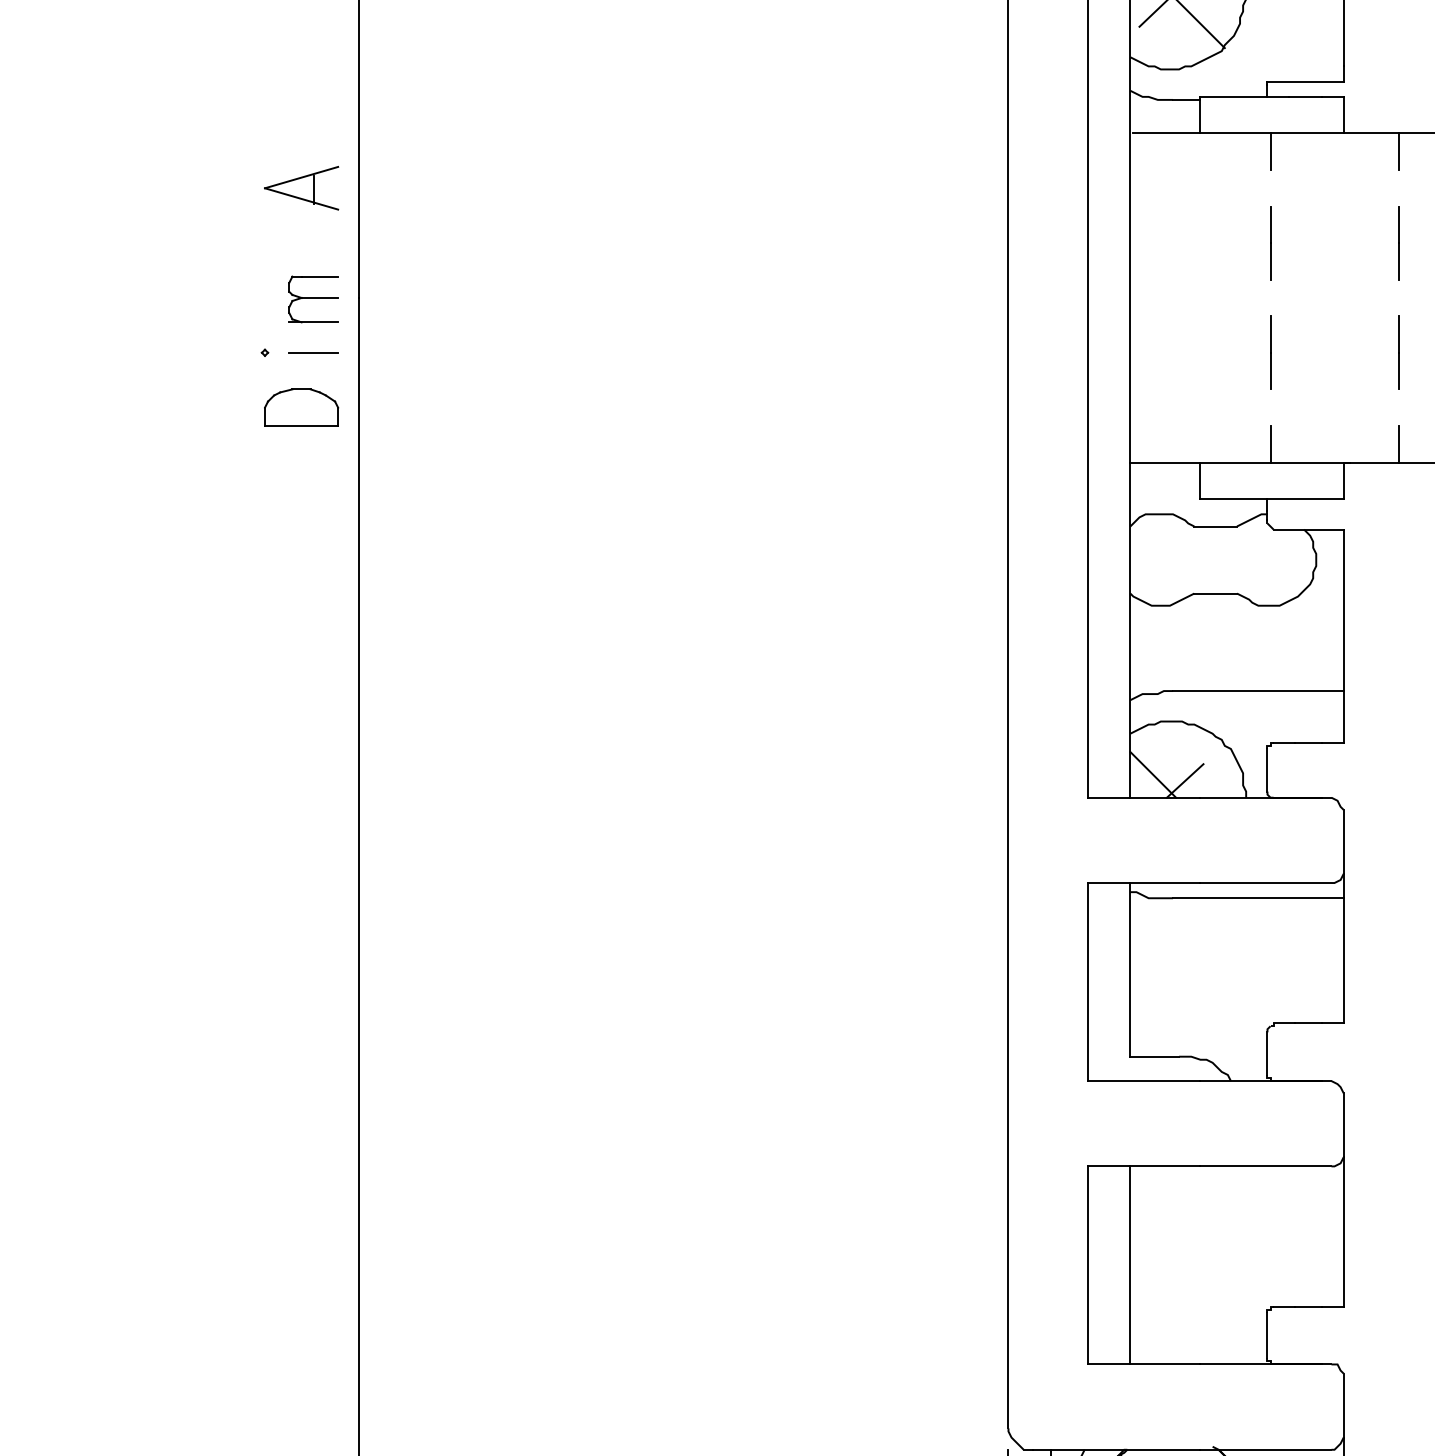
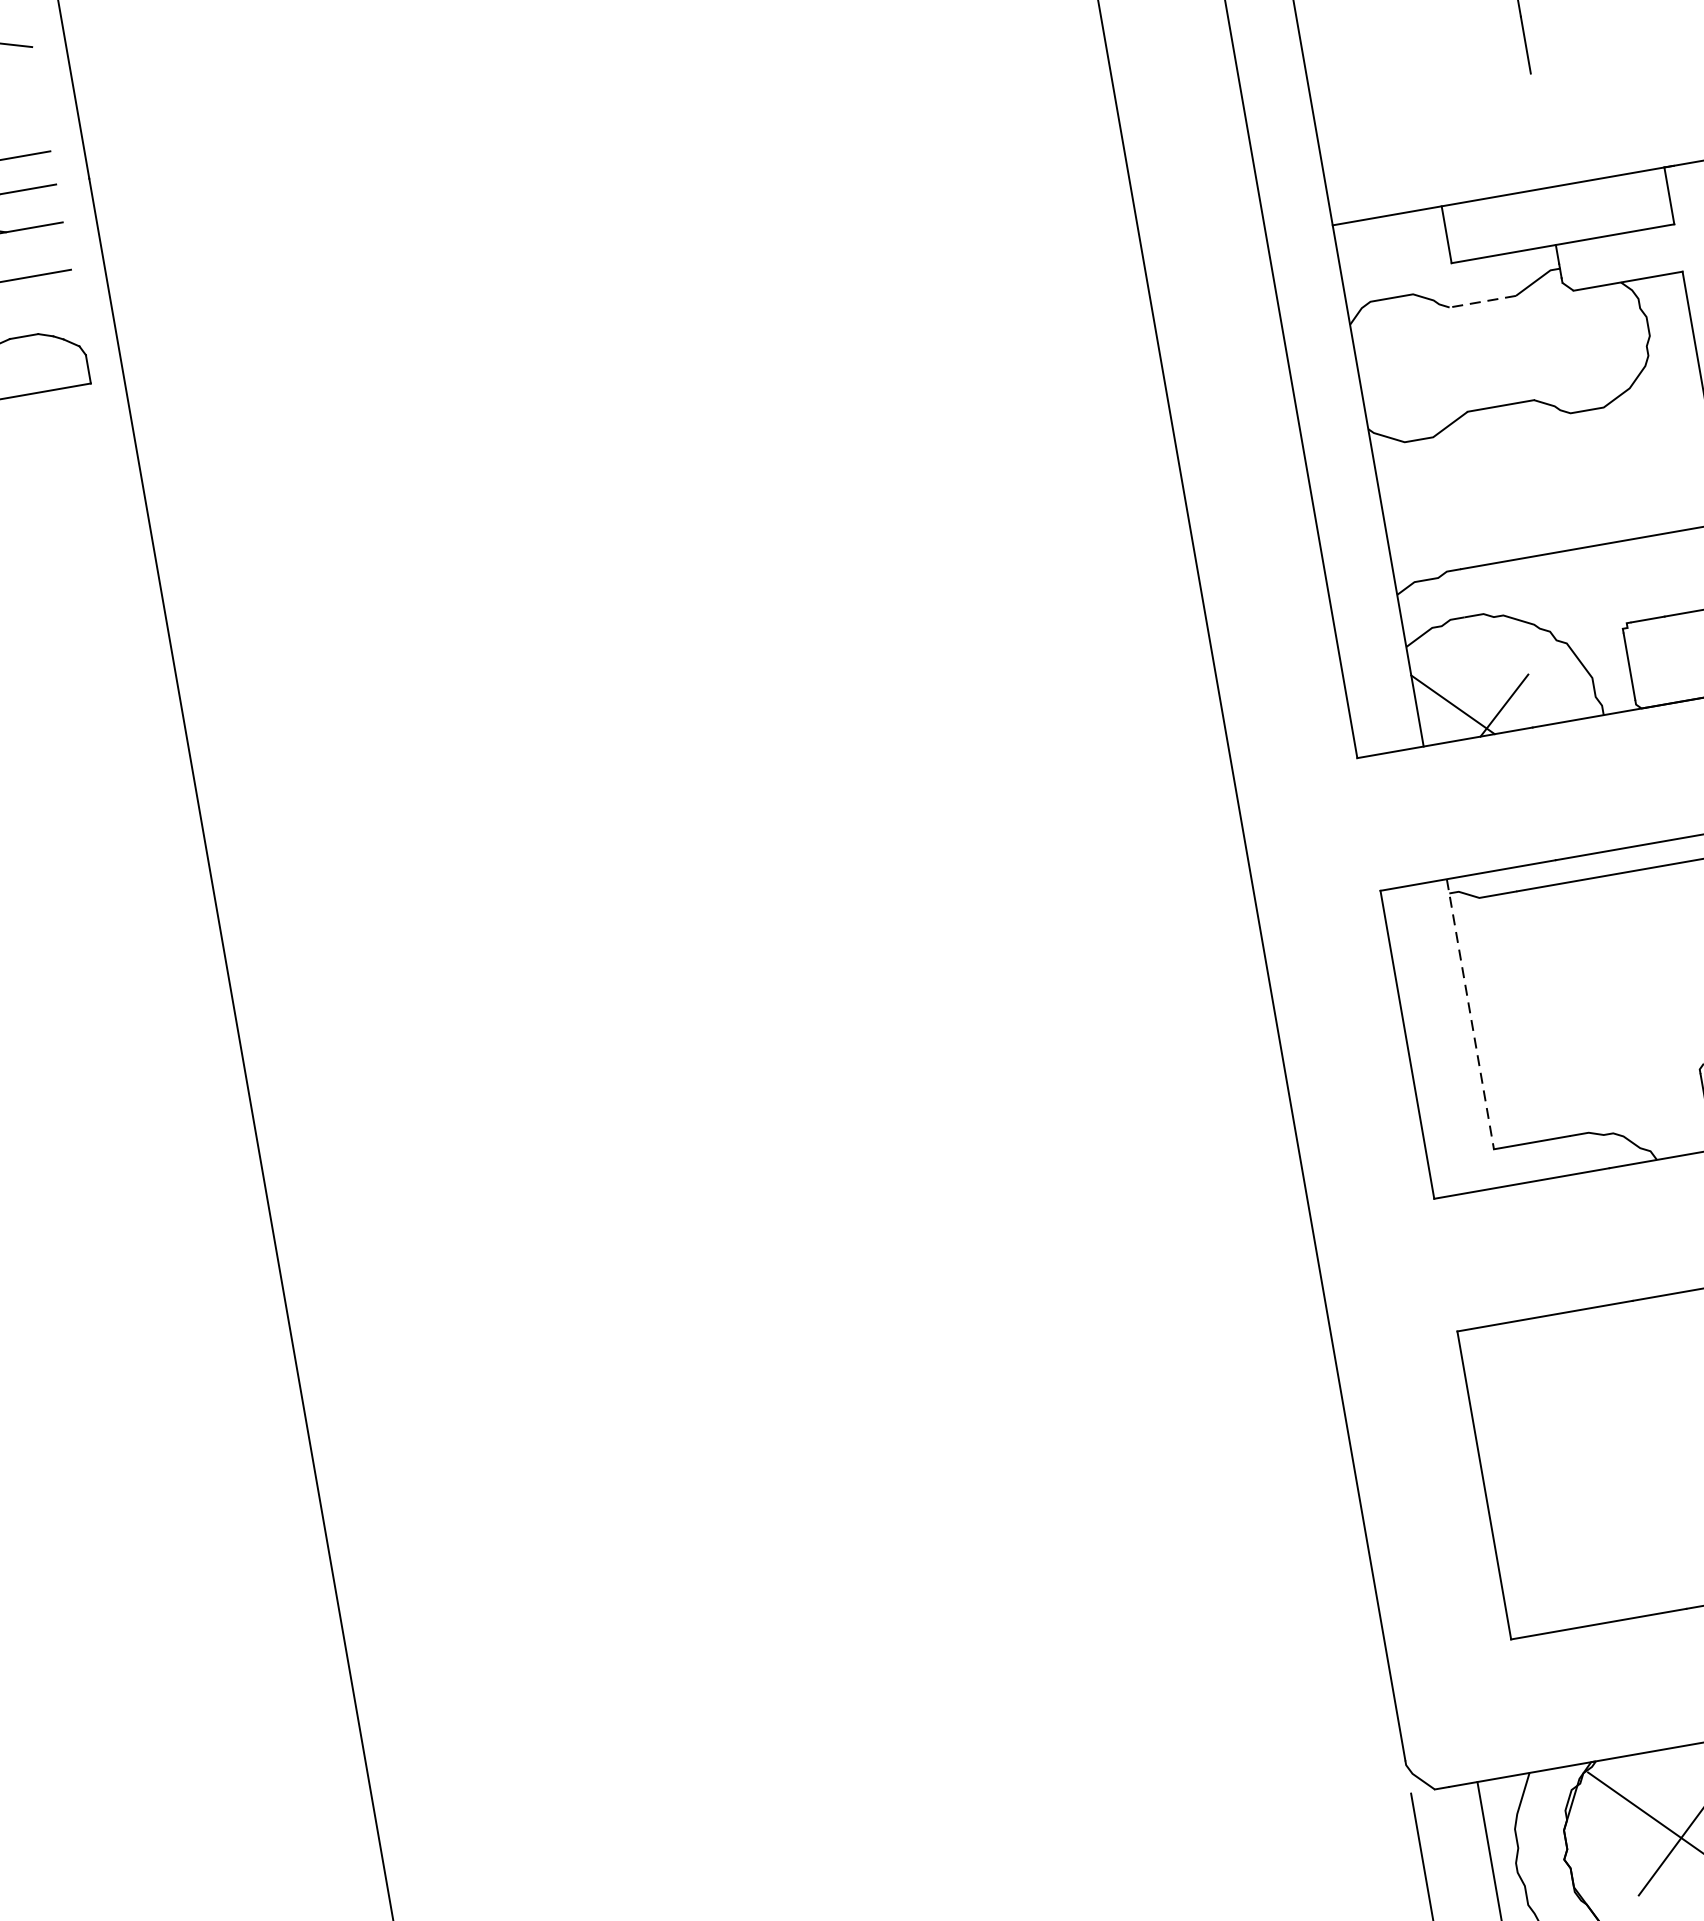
line: (1270, 443) -> (1545, 157), removed
line: (1215, 526) -> (1482, 301), solid -> dashed
line: (1130, 969) -> (1470, 1013), solid -> dashed
line: (1130, 1265) -> (1550, 1473), removed

